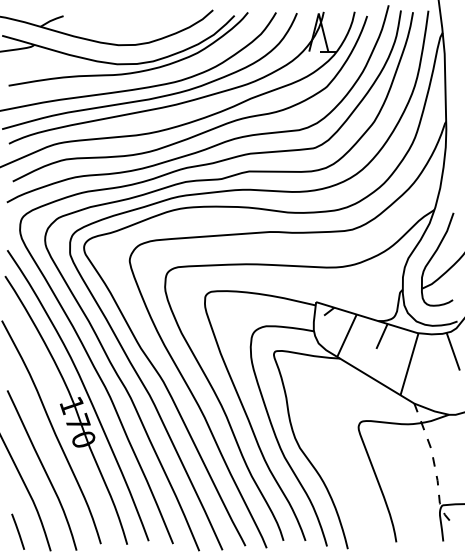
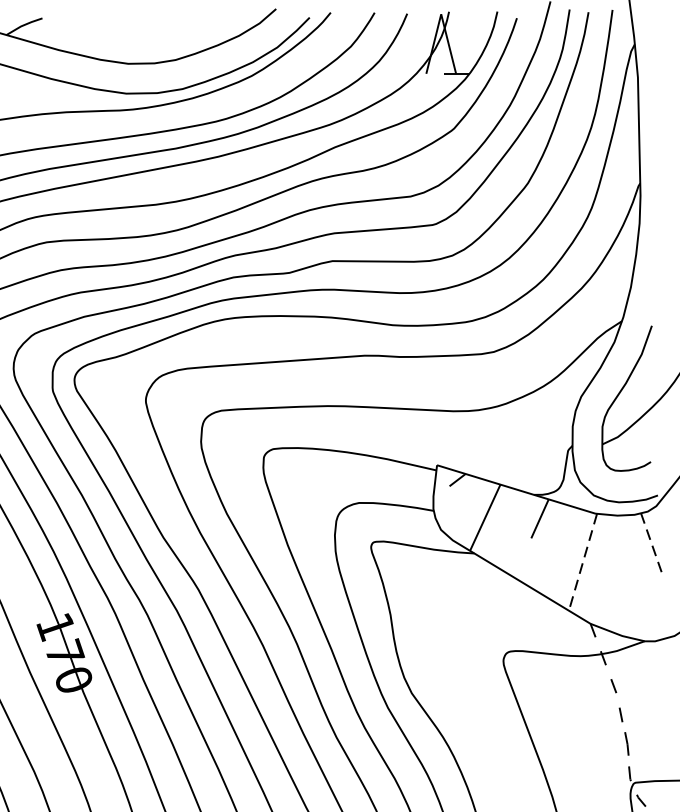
line: (453, 351) -> (651, 542), solid -> dashed
line: (409, 364) -> (582, 562), solid -> dashed
part: (436, 480) -> (625, 743), size x1.6

